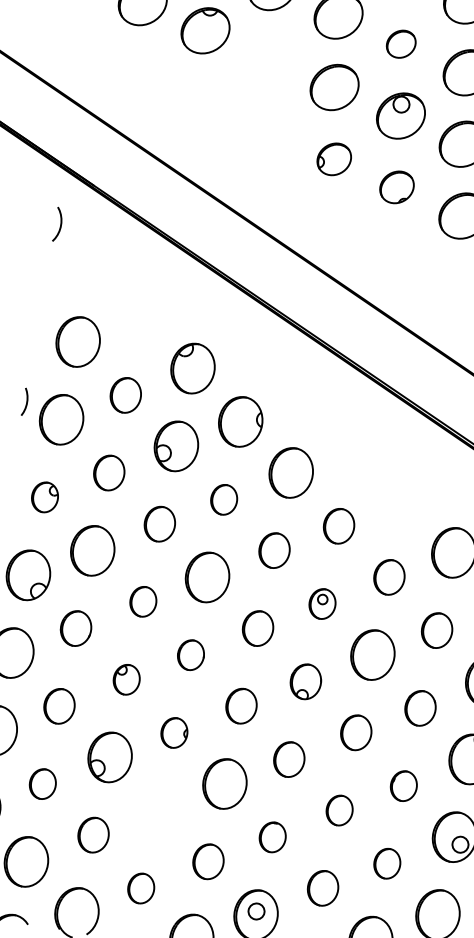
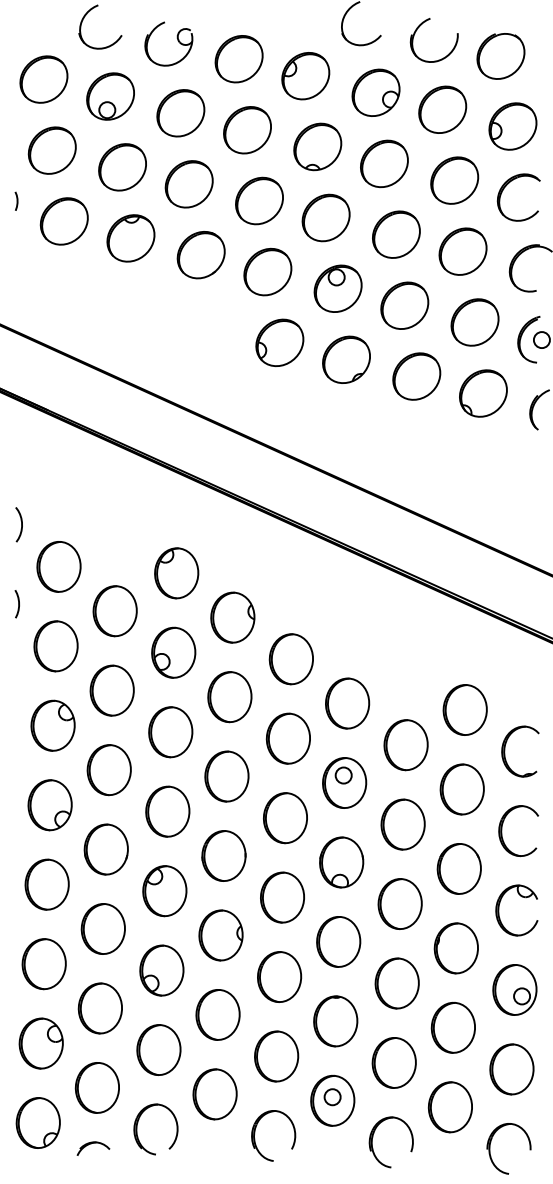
part: (400, 43) -> (325, 217), size x1.67
part: (271, 59) -> (200, 255), added
part: (333, 158) -> (279, 342), size x1.43
part: (397, 187) -> (346, 359), size x1.43
curve: (60, 224) -> (21, 524), moved
part: (125, 395) -> (114, 611), size x1.43
curve: (26, 402) -> (18, 604), moved
part: (108, 472) -> (111, 690), size x1.43
part: (44, 497) -> (52, 725), size x1.67
part: (223, 500) -> (229, 697), size x1.67
part: (159, 524) -> (170, 732), size x1.43
part: (338, 526) -> (347, 703), size x1.43
part: (273, 550) -> (287, 738), size x1.43
part: (388, 577) -> (405, 745), size x1.43
part: (142, 601) -> (167, 811), size x1.67
part: (322, 603) -> (344, 782), size x1.67
part: (75, 628) -> (105, 849), size x1.43
part: (258, 628) -> (285, 818), size x1.43
part: (436, 630) -> (461, 789), size x1.43
part: (190, 654) -> (223, 855), size x1.67
part: (126, 679) -> (164, 891), size x1.67
part: (305, 681) -> (341, 862), size x1.43
part: (58, 705) -> (102, 928), size x1.43
part: (241, 706) -> (282, 897), size x1.43
part: (419, 707) -> (458, 868), size x1.43
part: (173, 732) -> (220, 935), size x1.67
part: (355, 732) -> (399, 903), size x1.43
part: (289, 759) -> (338, 941), size x1.43
part: (42, 784) -> (99, 1008), size x1.67
part: (403, 786) -> (455, 948), size x1.67
part: (157, 810) -> (217, 1014), added
part: (339, 810) -> (396, 983), size x1.67
part: (93, 834) -> (158, 1049), size x1.43
part: (272, 837) -> (335, 1021), size x1.67
part: (208, 861) -> (276, 1056), size x1.43
part: (386, 863) -> (452, 1027), size x1.67
part: (322, 887) -> (393, 1062), size x1.43
part: (140, 888) -> (214, 1094), size x1.67

